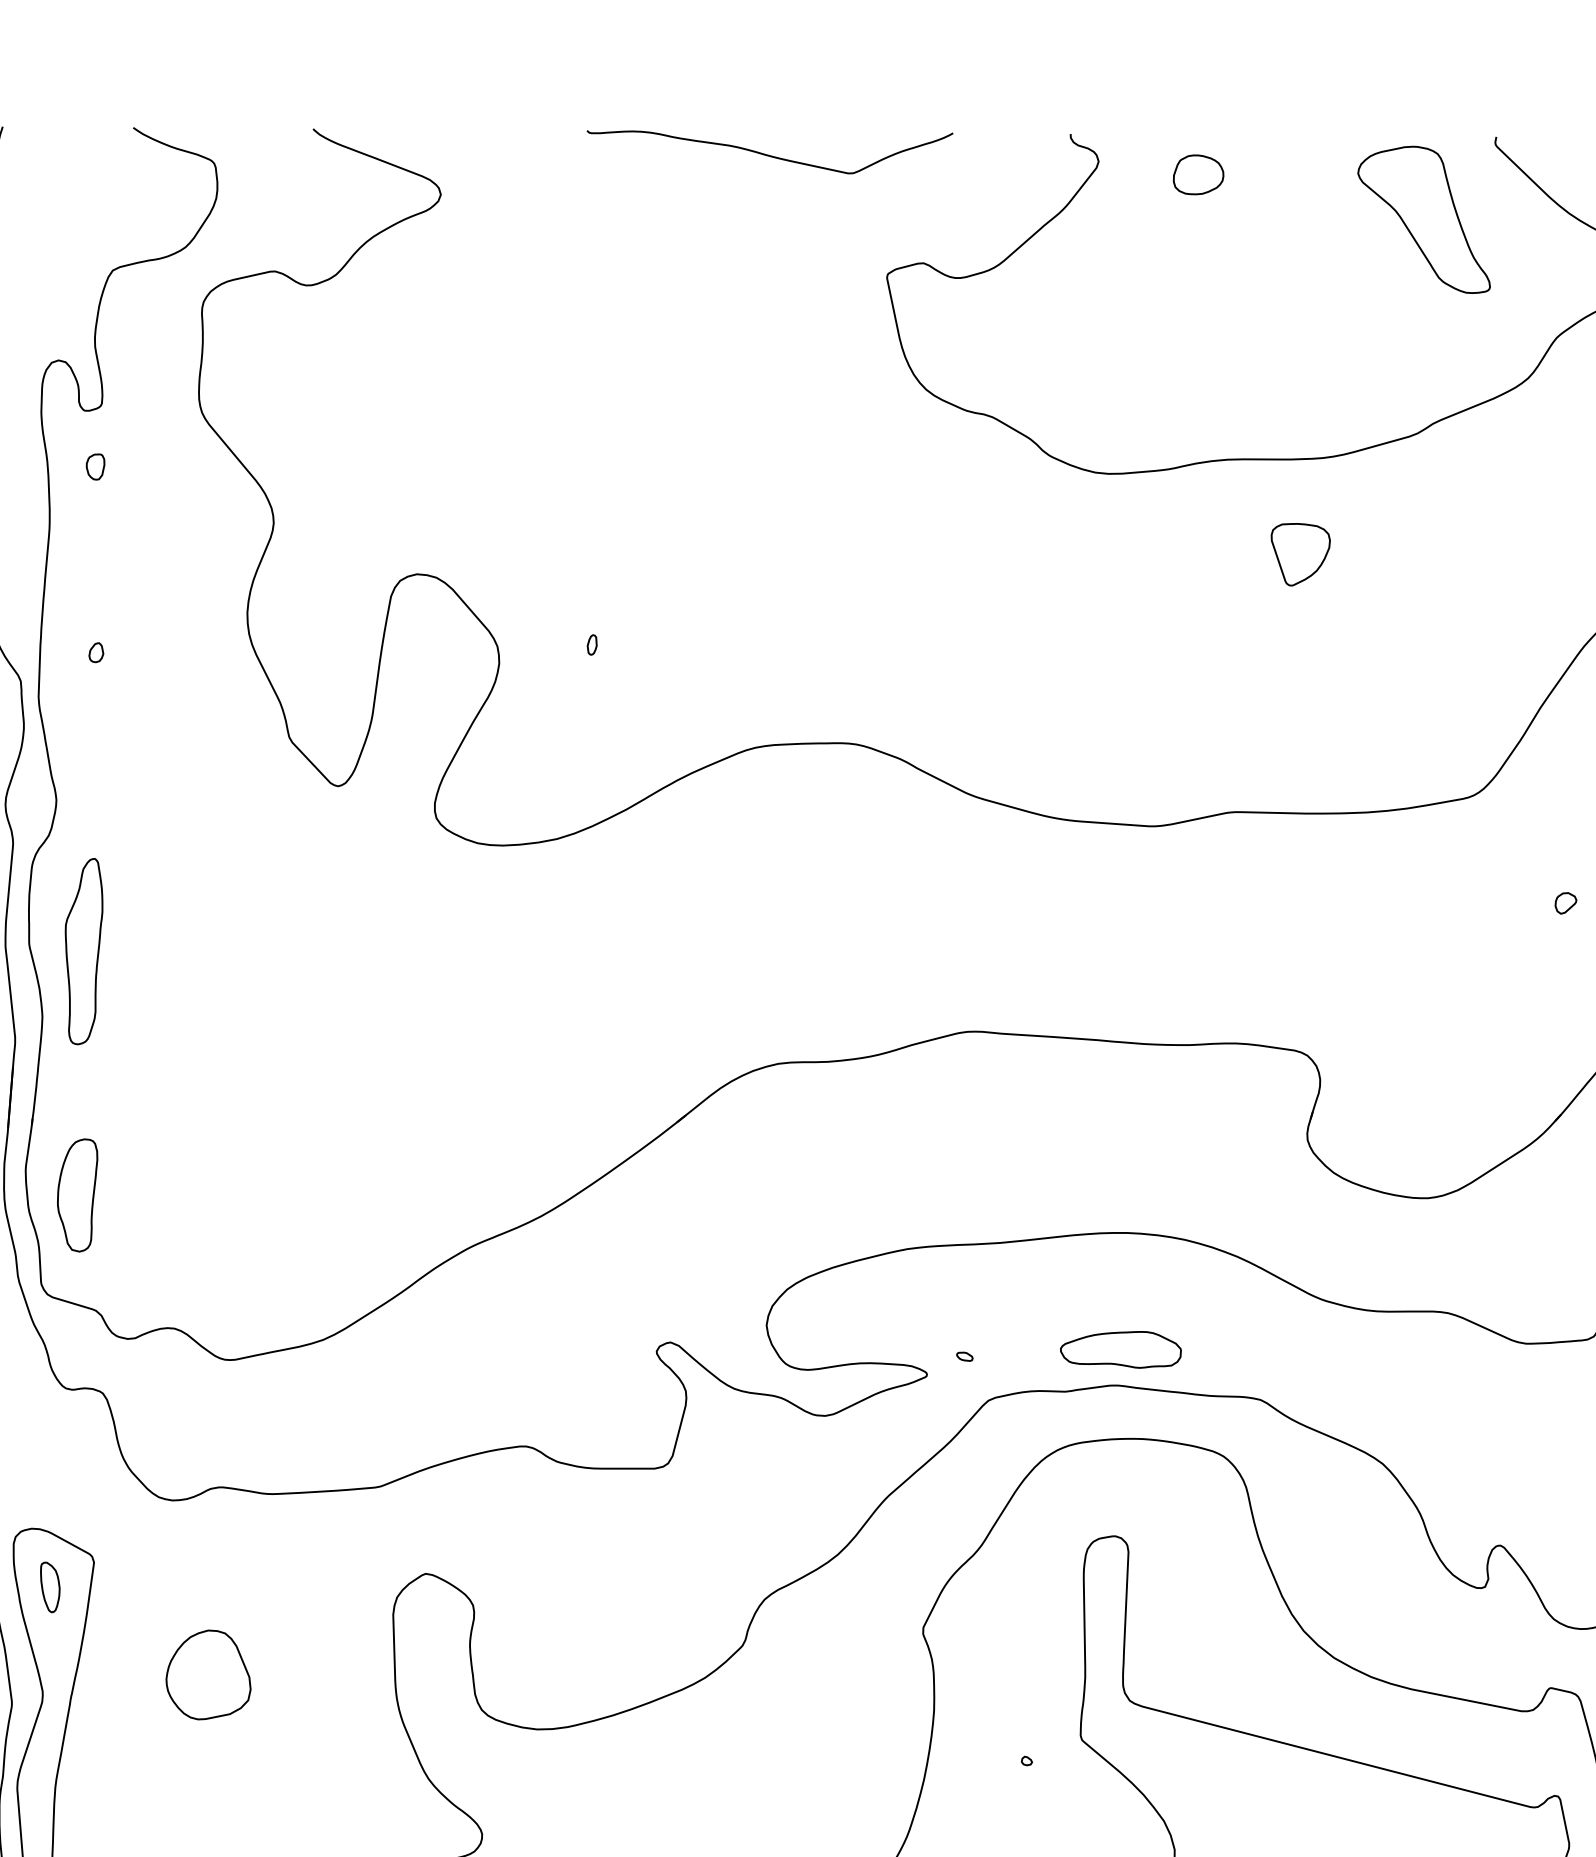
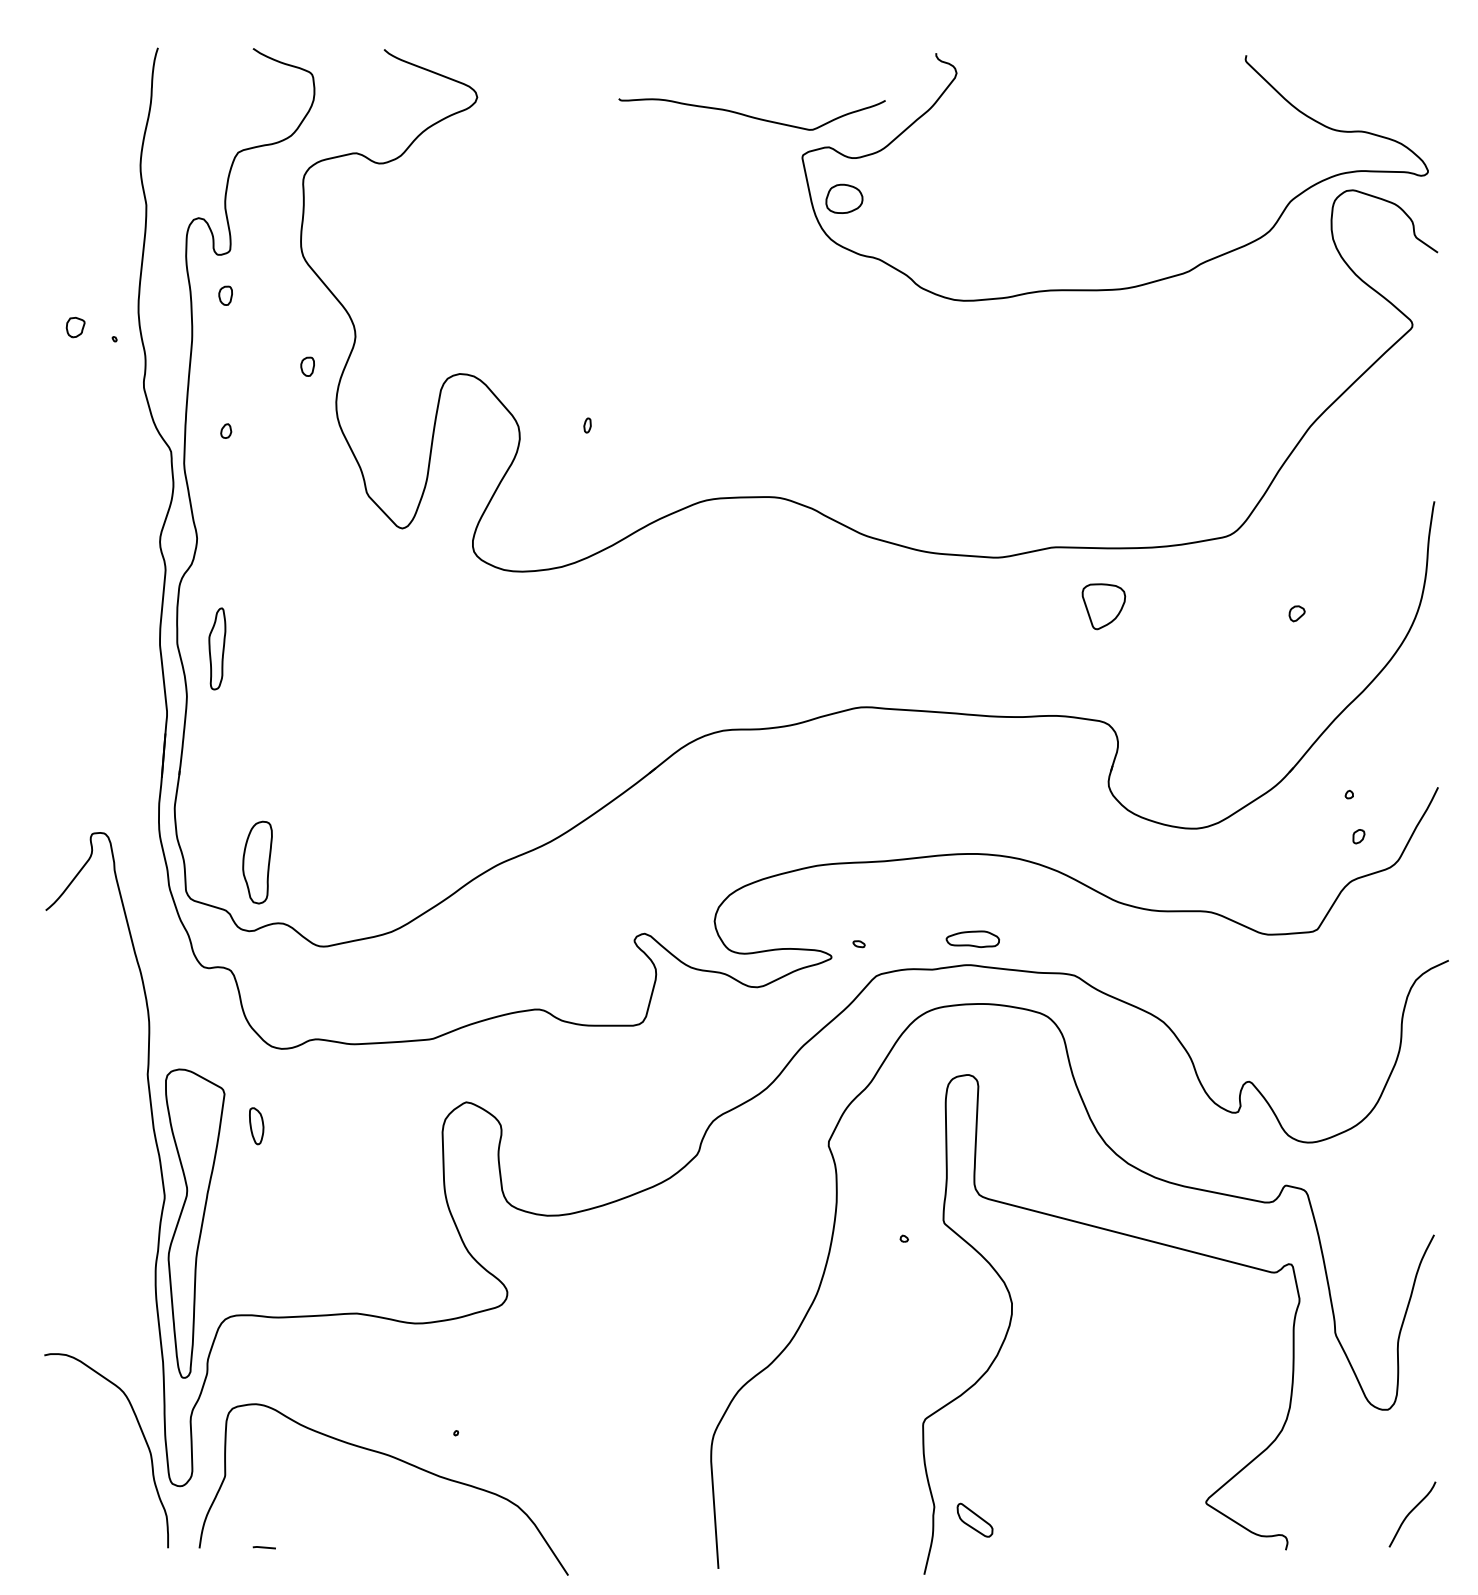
curve: (767, 153) -> (750, 115), moved
part: (1198, 174) -> (844, 198), moved
part: (1423, 219) -> (1193, 115), removed
part: (1300, 554) -> (1103, 606), moved
part: (207, 564) -> (307, 366), added
part: (84, 950) -> (217, 648), size x0.6
part: (77, 1195) -> (257, 862), moved
part: (1120, 1350) -> (972, 939), size x0.6
part: (50, 1587) -> (256, 1126), moved
part: (207, 1674) -> (307, 1175), removed

